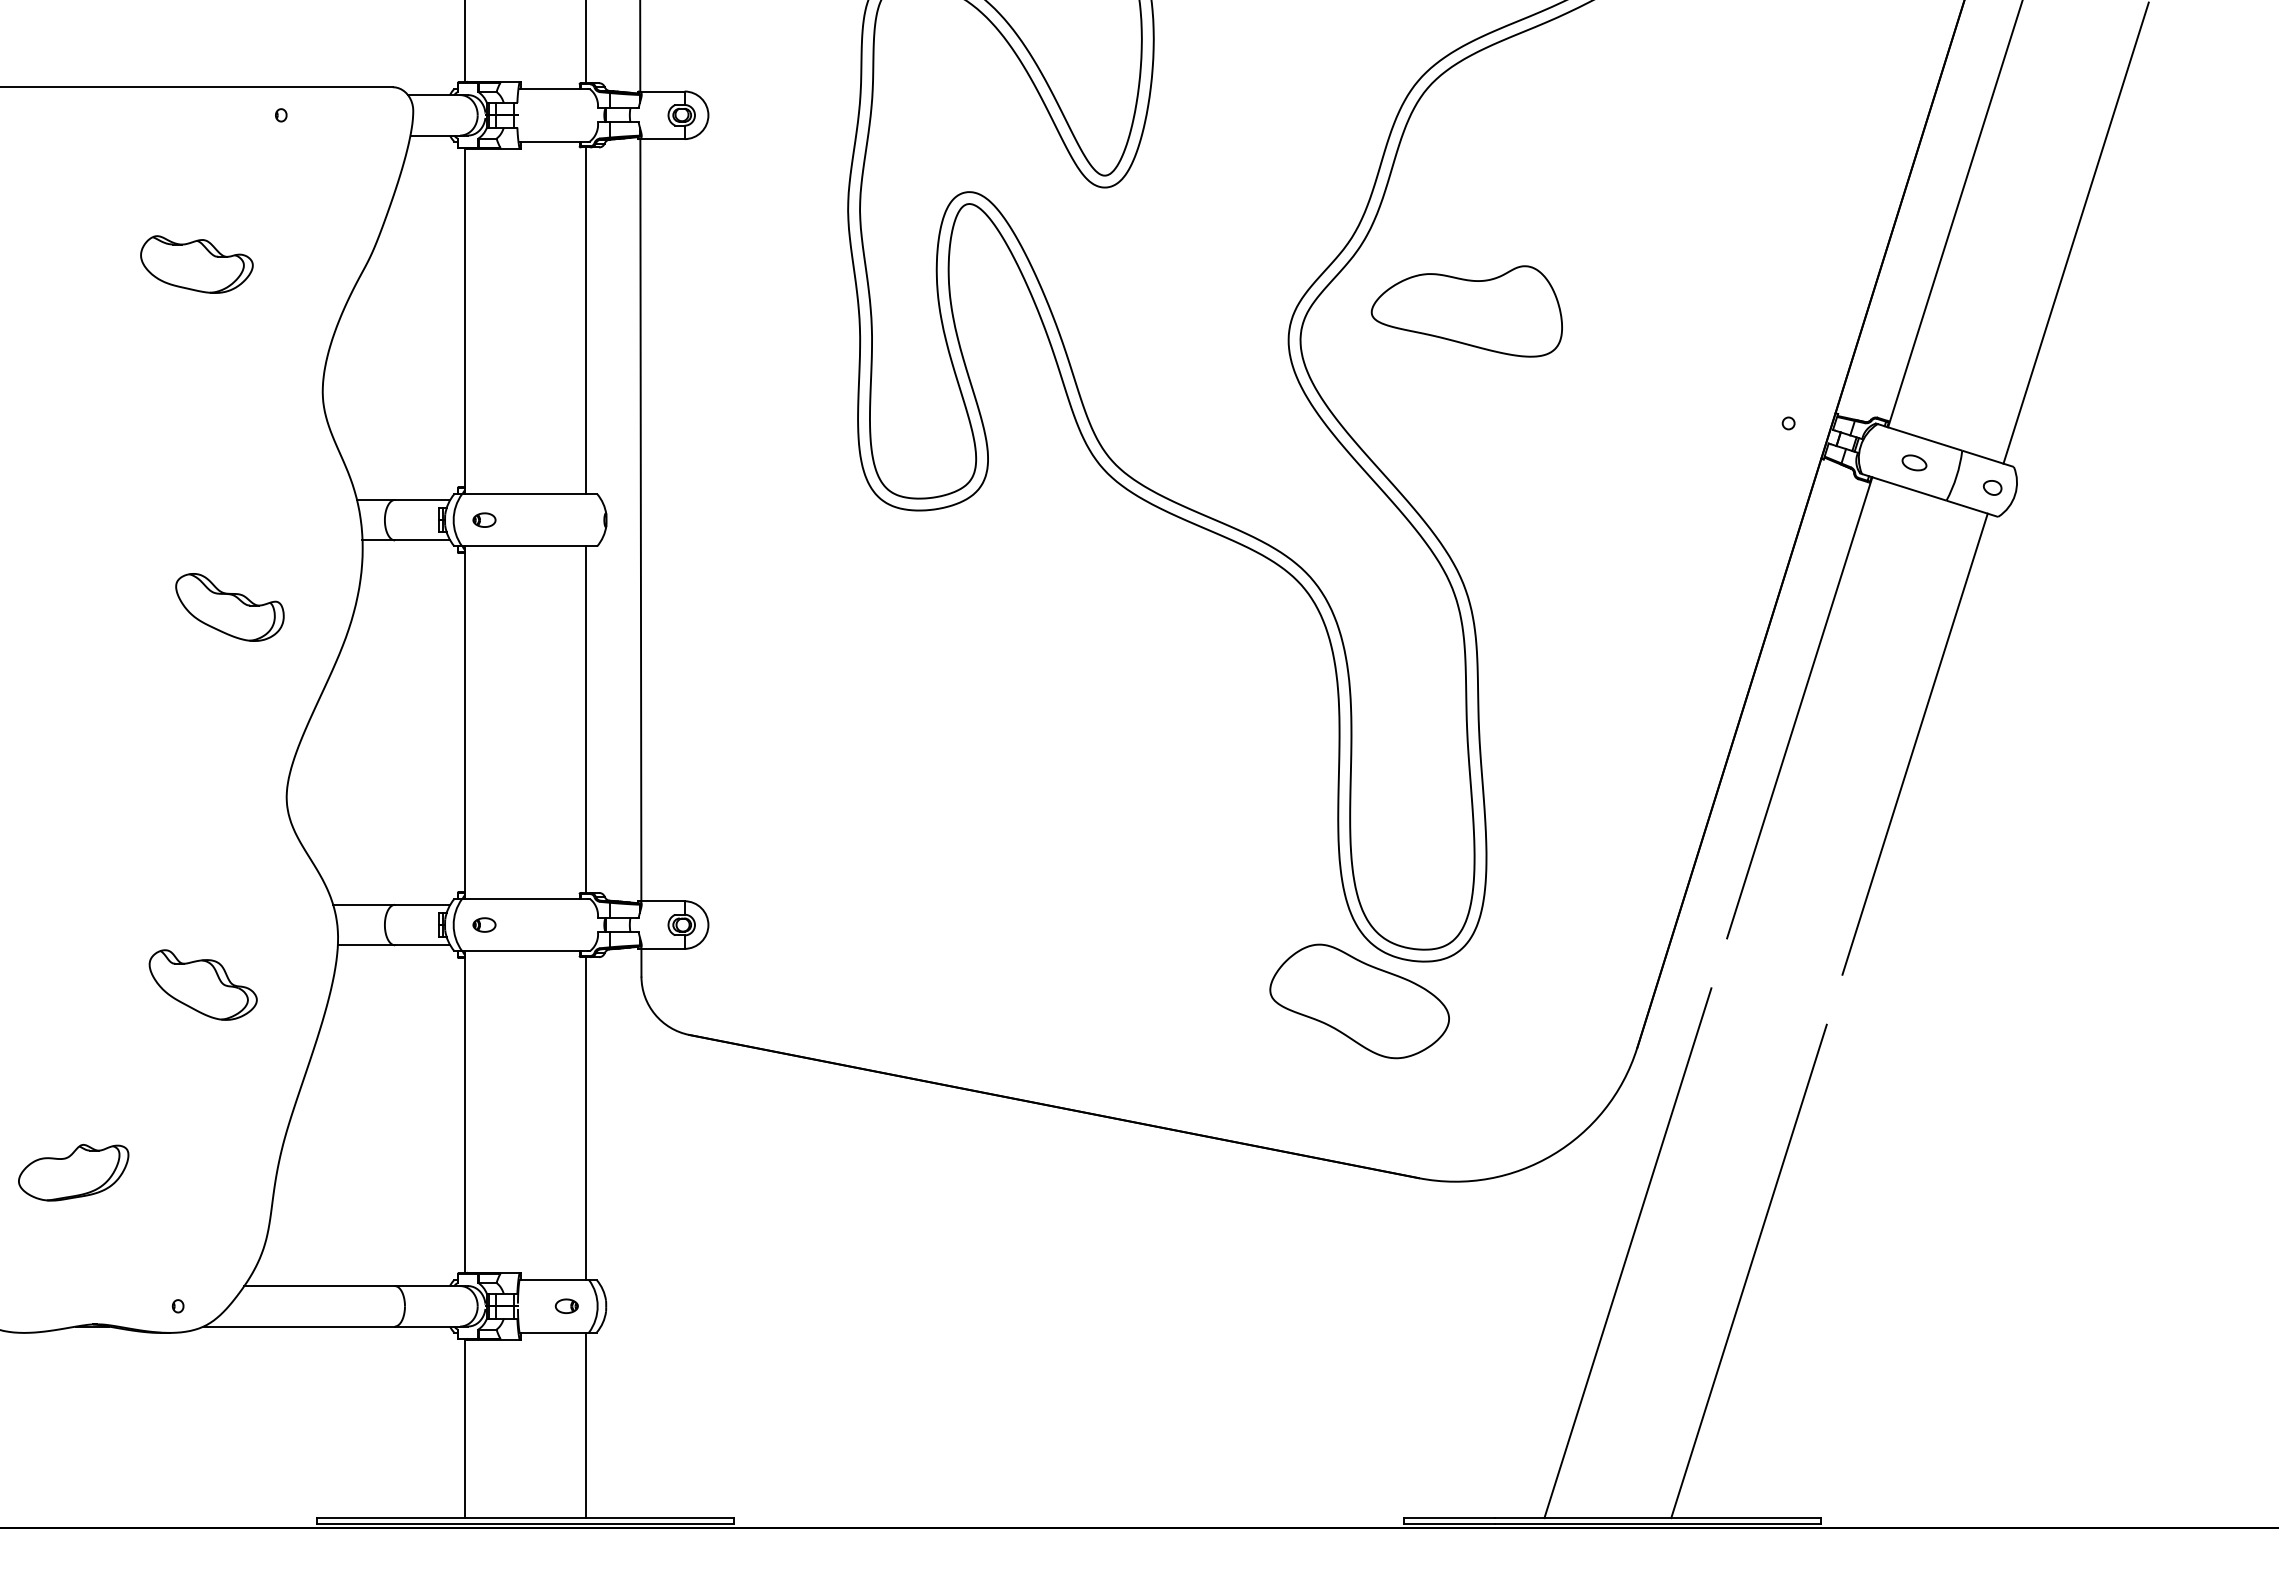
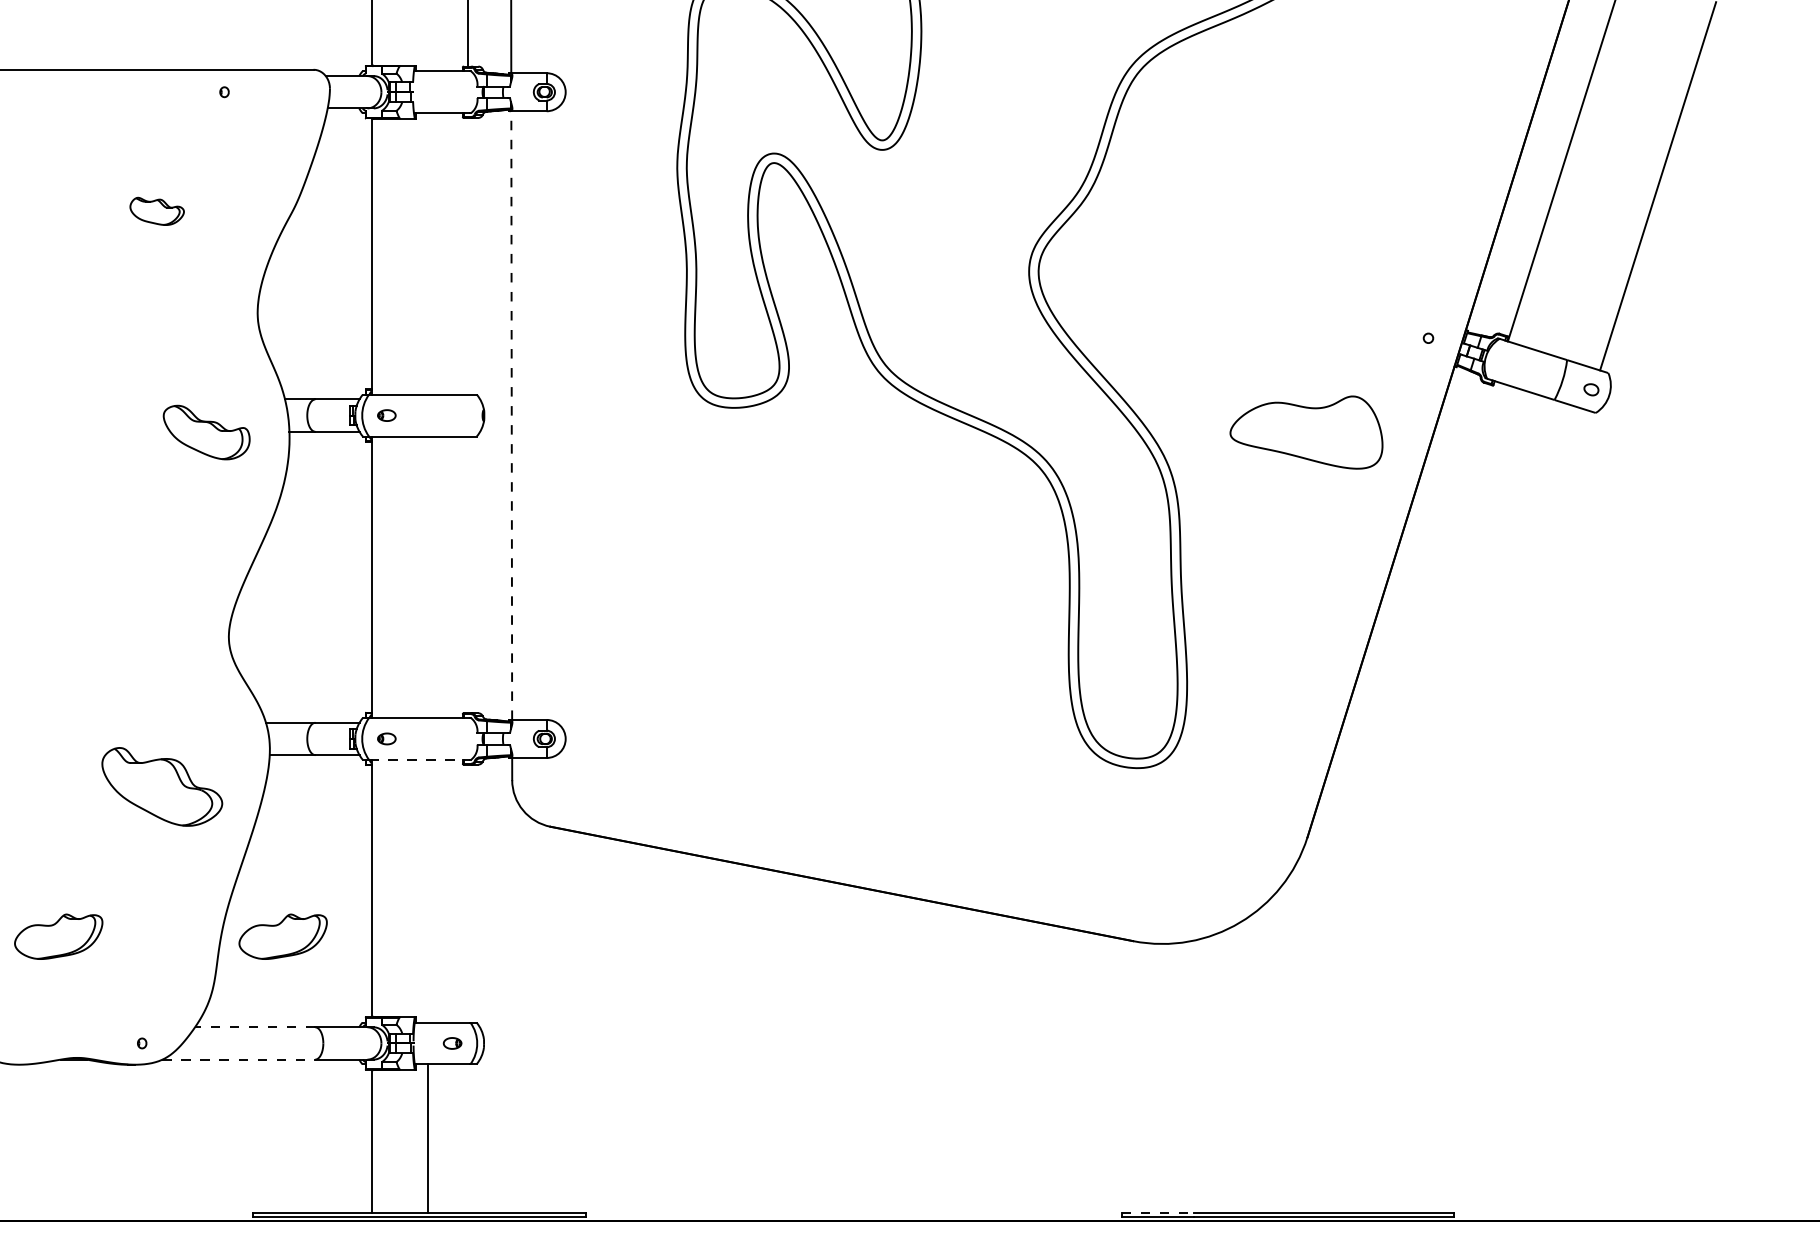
part: (196, 264) -> (156, 211), size x0.6
part: (1466, 311) -> (1306, 432), moved
line: (586, 320) -> (468, 256), removed
part: (1914, 462) -> (1528, 369), removed
line: (640, 519) -> (511, 415), solid -> dashed
part: (229, 607) -> (206, 432), moved
line: (1799, 707) -> (1437, 565), removed
line: (586, 719) -> (468, 574), removed
line: (1914, 743) -> (1528, 593), removed
line: (525, 951) -> (419, 760), solid -> dashed
part: (202, 984) -> (161, 786), size x1.4
part: (1359, 1001) -> (1085, 800), removed
line: (586, 1118) -> (468, 893), removed
part: (354, 1172) -> (283, 936), added
line: (1627, 1253) -> (1299, 1001), removed
line: (1748, 1271) -> (1396, 1015), removed
line: (319, 1286) -> (255, 1027), solid -> dashed
line: (299, 1326) -> (239, 1059), solid -> dashed
line: (586, 1425) -> (428, 1138), moved
line: (1450, 1518) -> (1158, 1212), solid -> dashed

